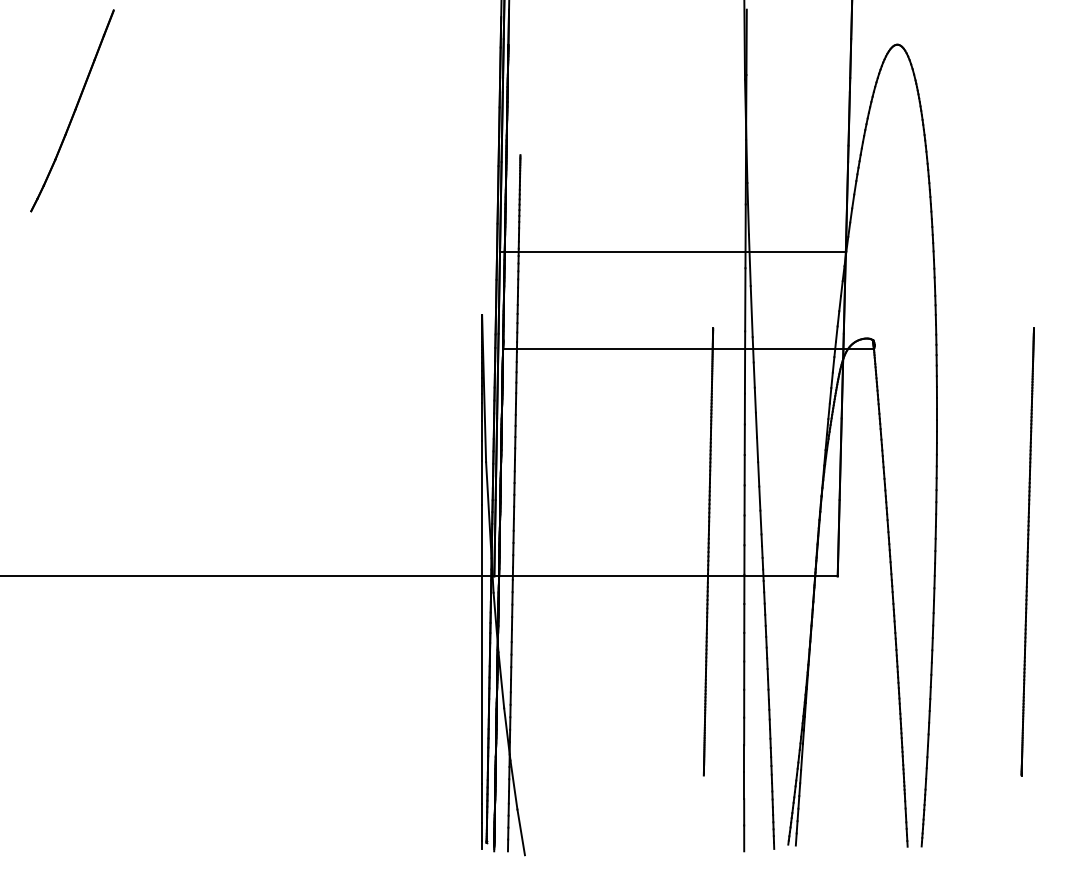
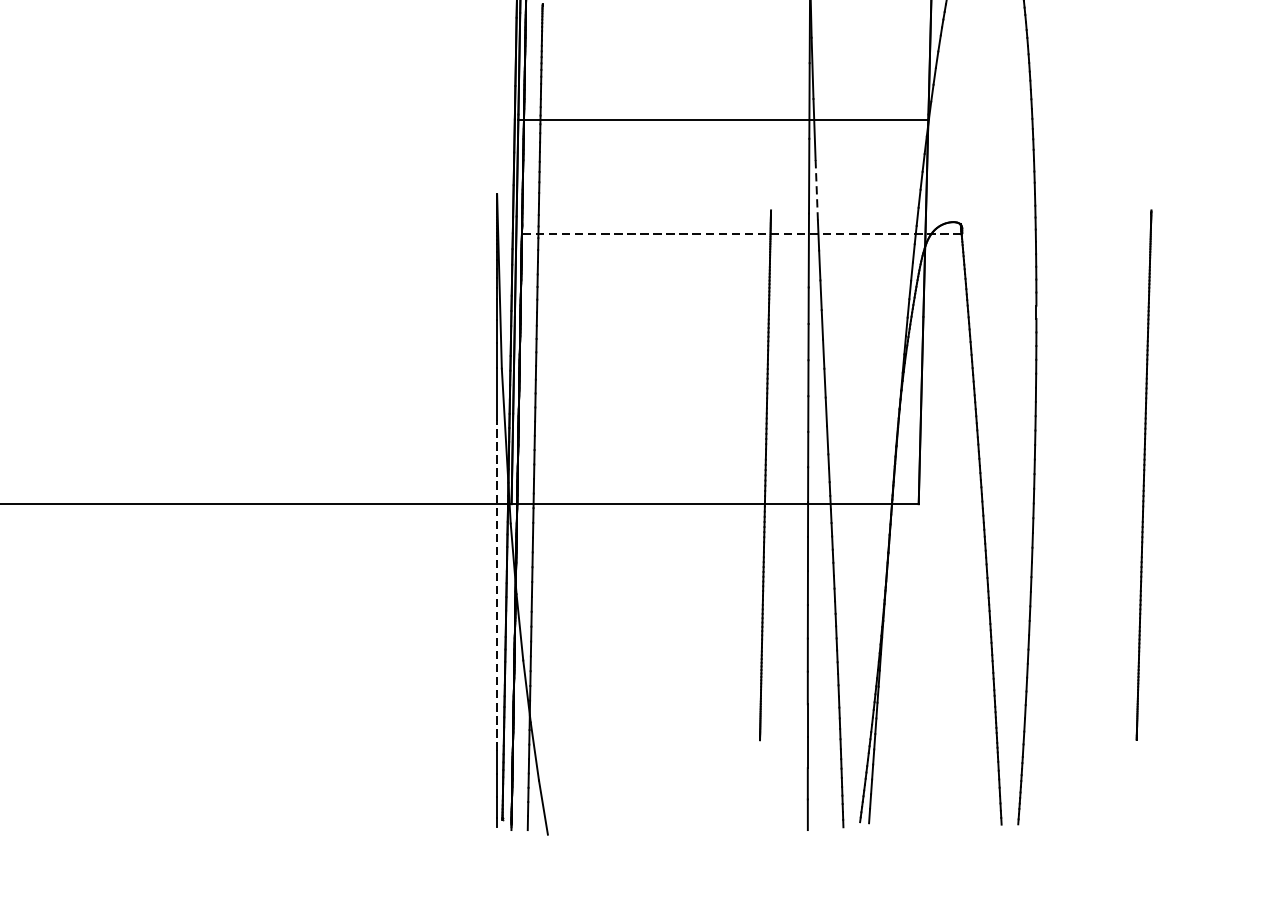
line: (751, 311) -> (816, 190), solid -> dashed
line: (687, 348) -> (740, 233), solid -> dashed
line: (482, 644) -> (497, 584), solid -> dashed

